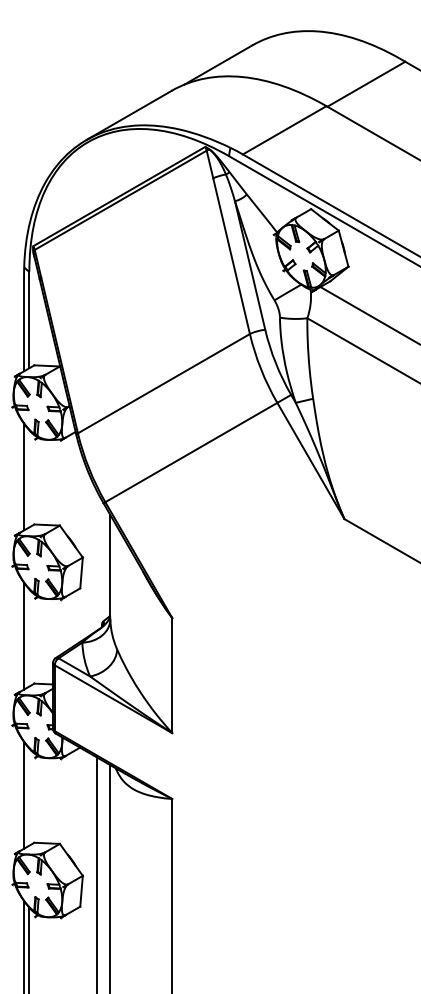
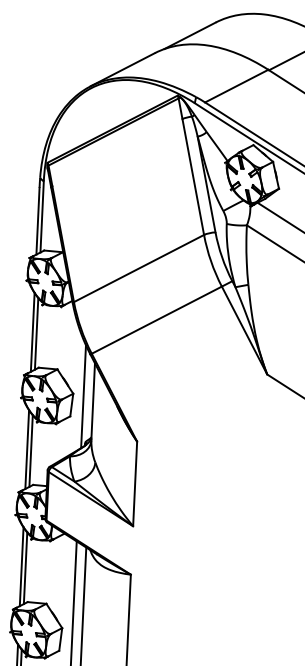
line: (29, 478) -> (36, 333), added
line: (96, 560) -> (83, 396), added
line: (29, 637) -> (31, 450), added
line: (29, 796) -> (25, 567), added

